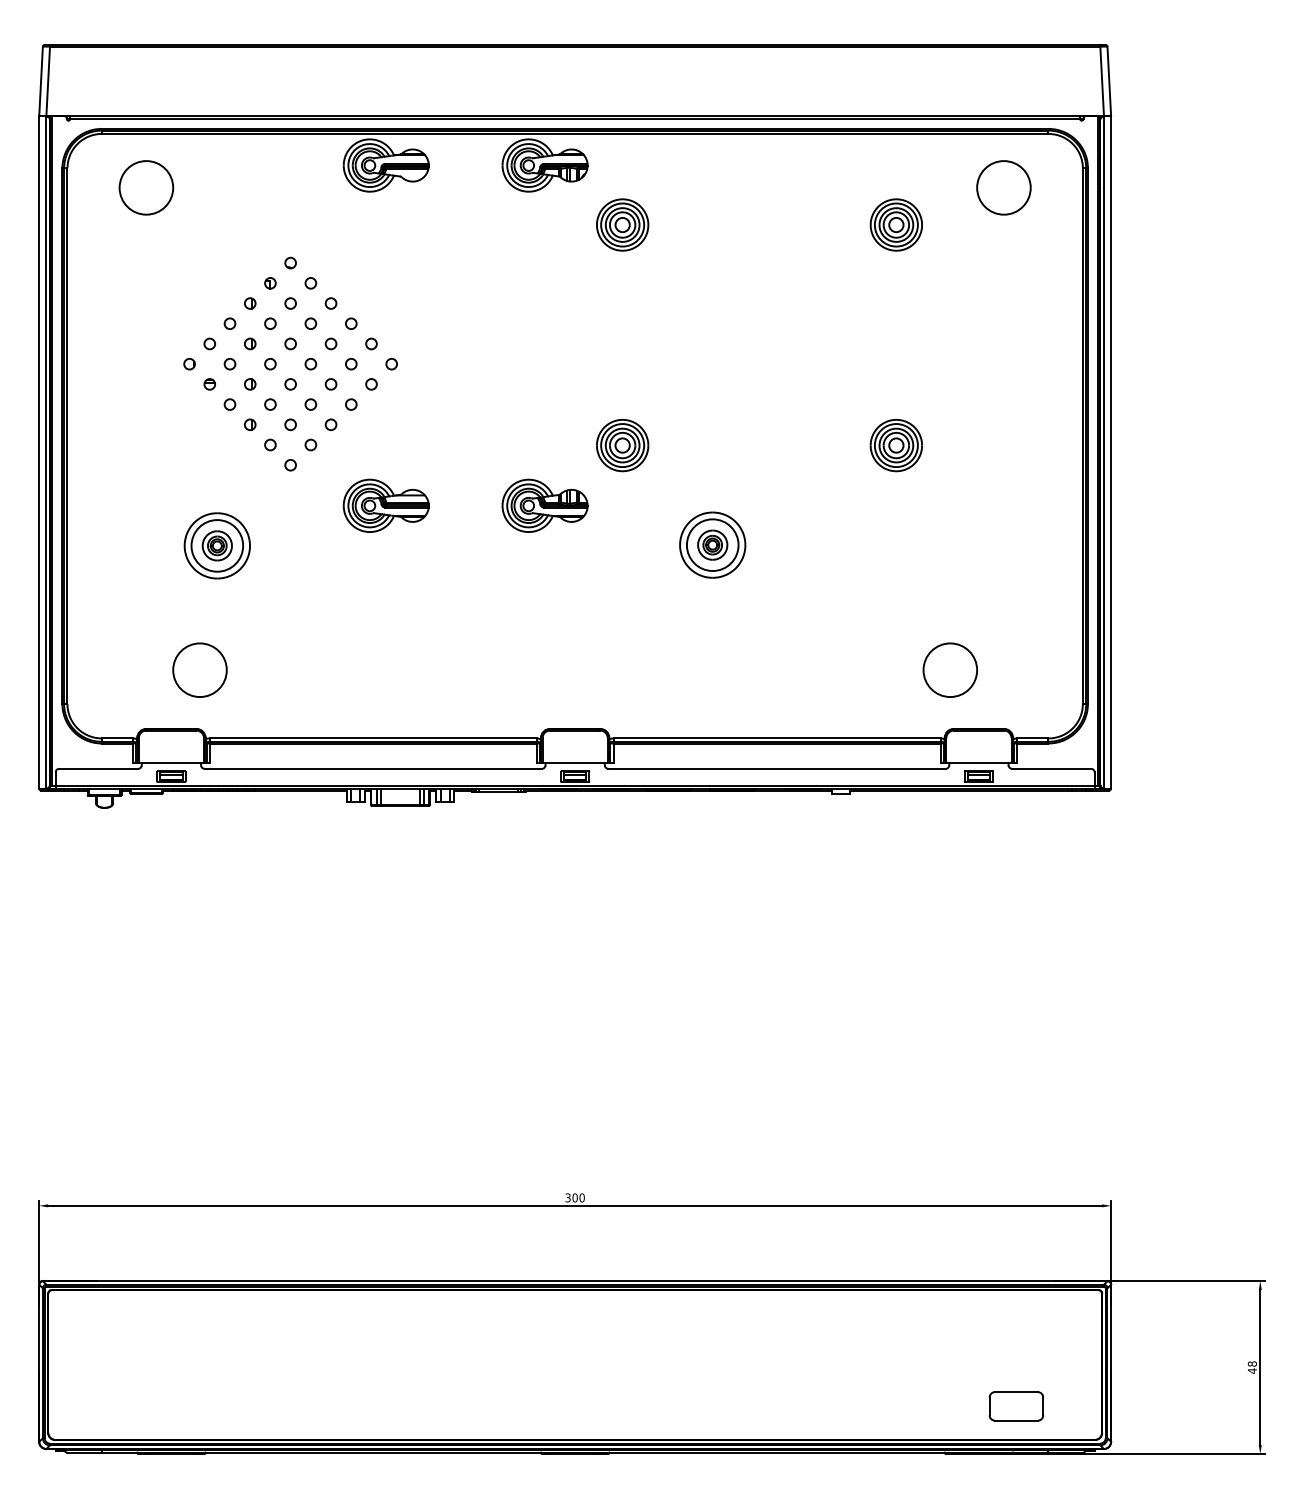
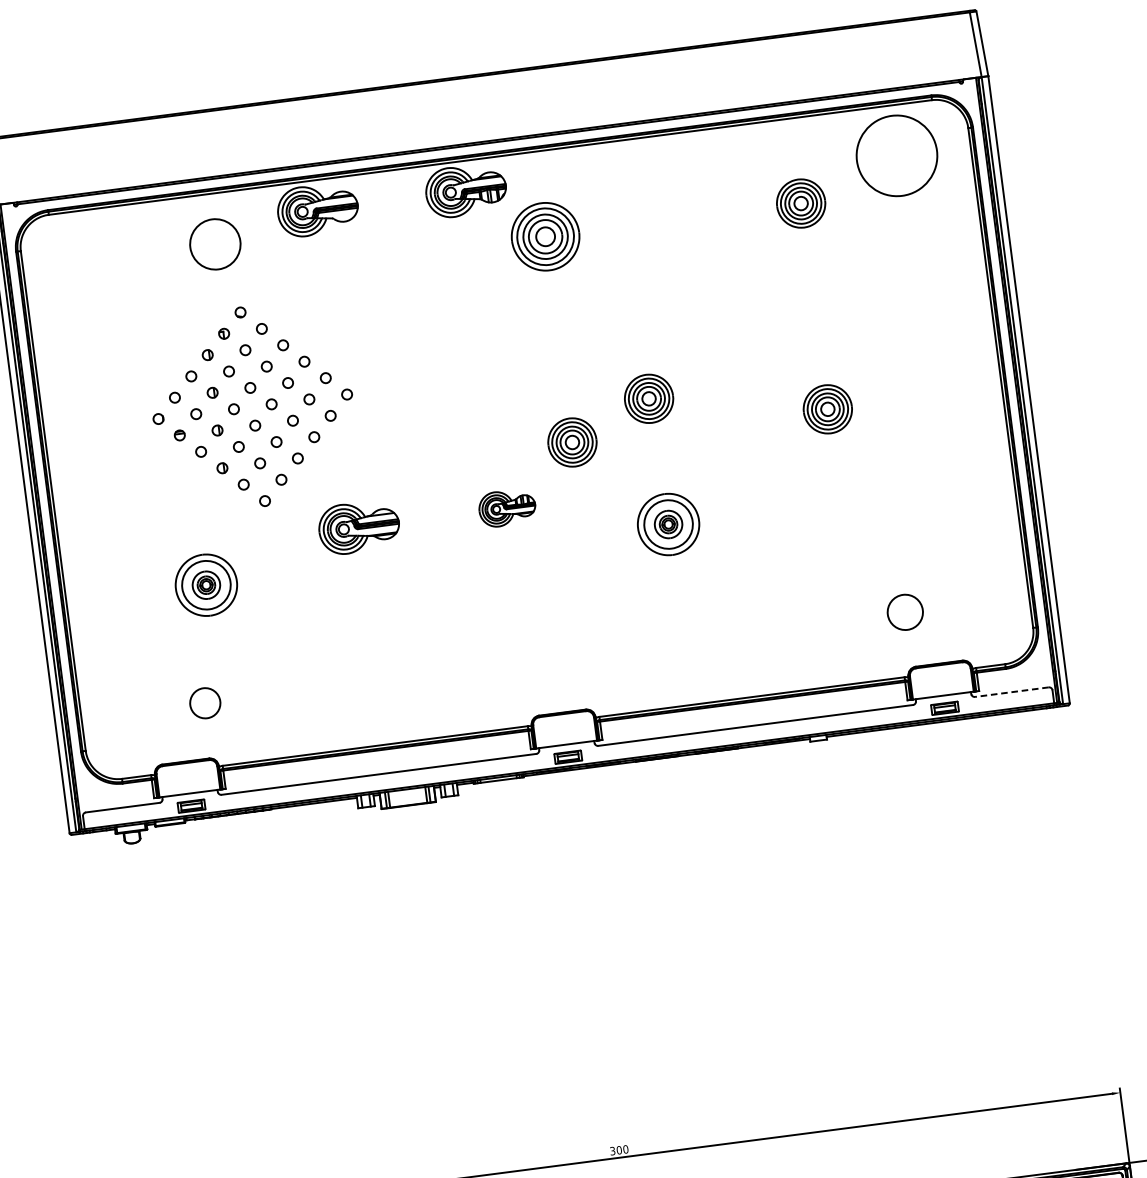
circle: (146, 187) -> (215, 244), moved
circle: (1003, 187) -> (896, 155), size x1.6
part: (622, 224) -> (545, 236), size x1.4
part: (708, 409) -> (648, 398), added
part: (544, 505) -> (506, 507), size x0.7
circle: (199, 669) -> (204, 702), size x0.6
circle: (949, 669) -> (904, 611), size x0.7
line: (1051, 768) -> (1011, 691), solid -> dashed

